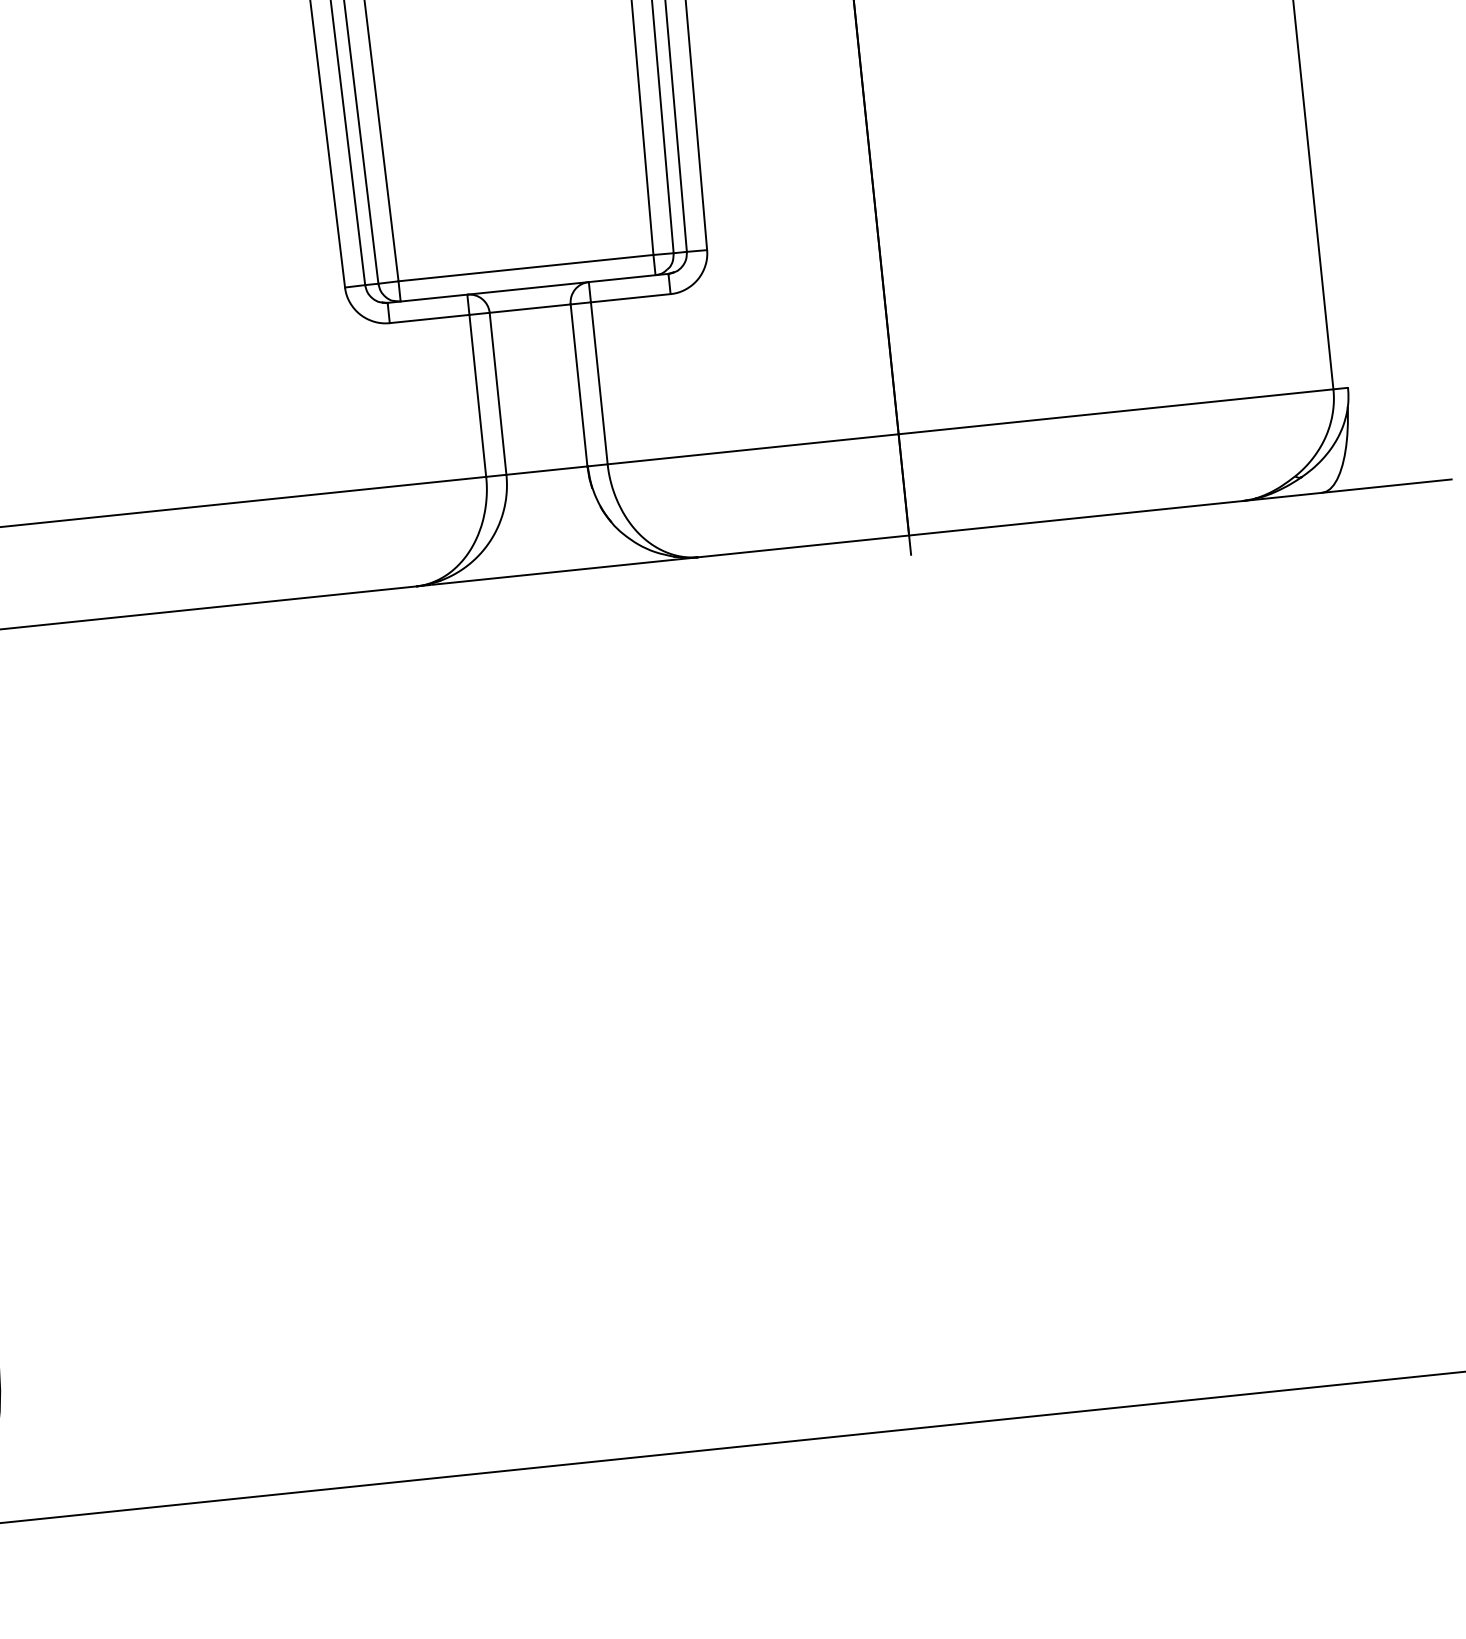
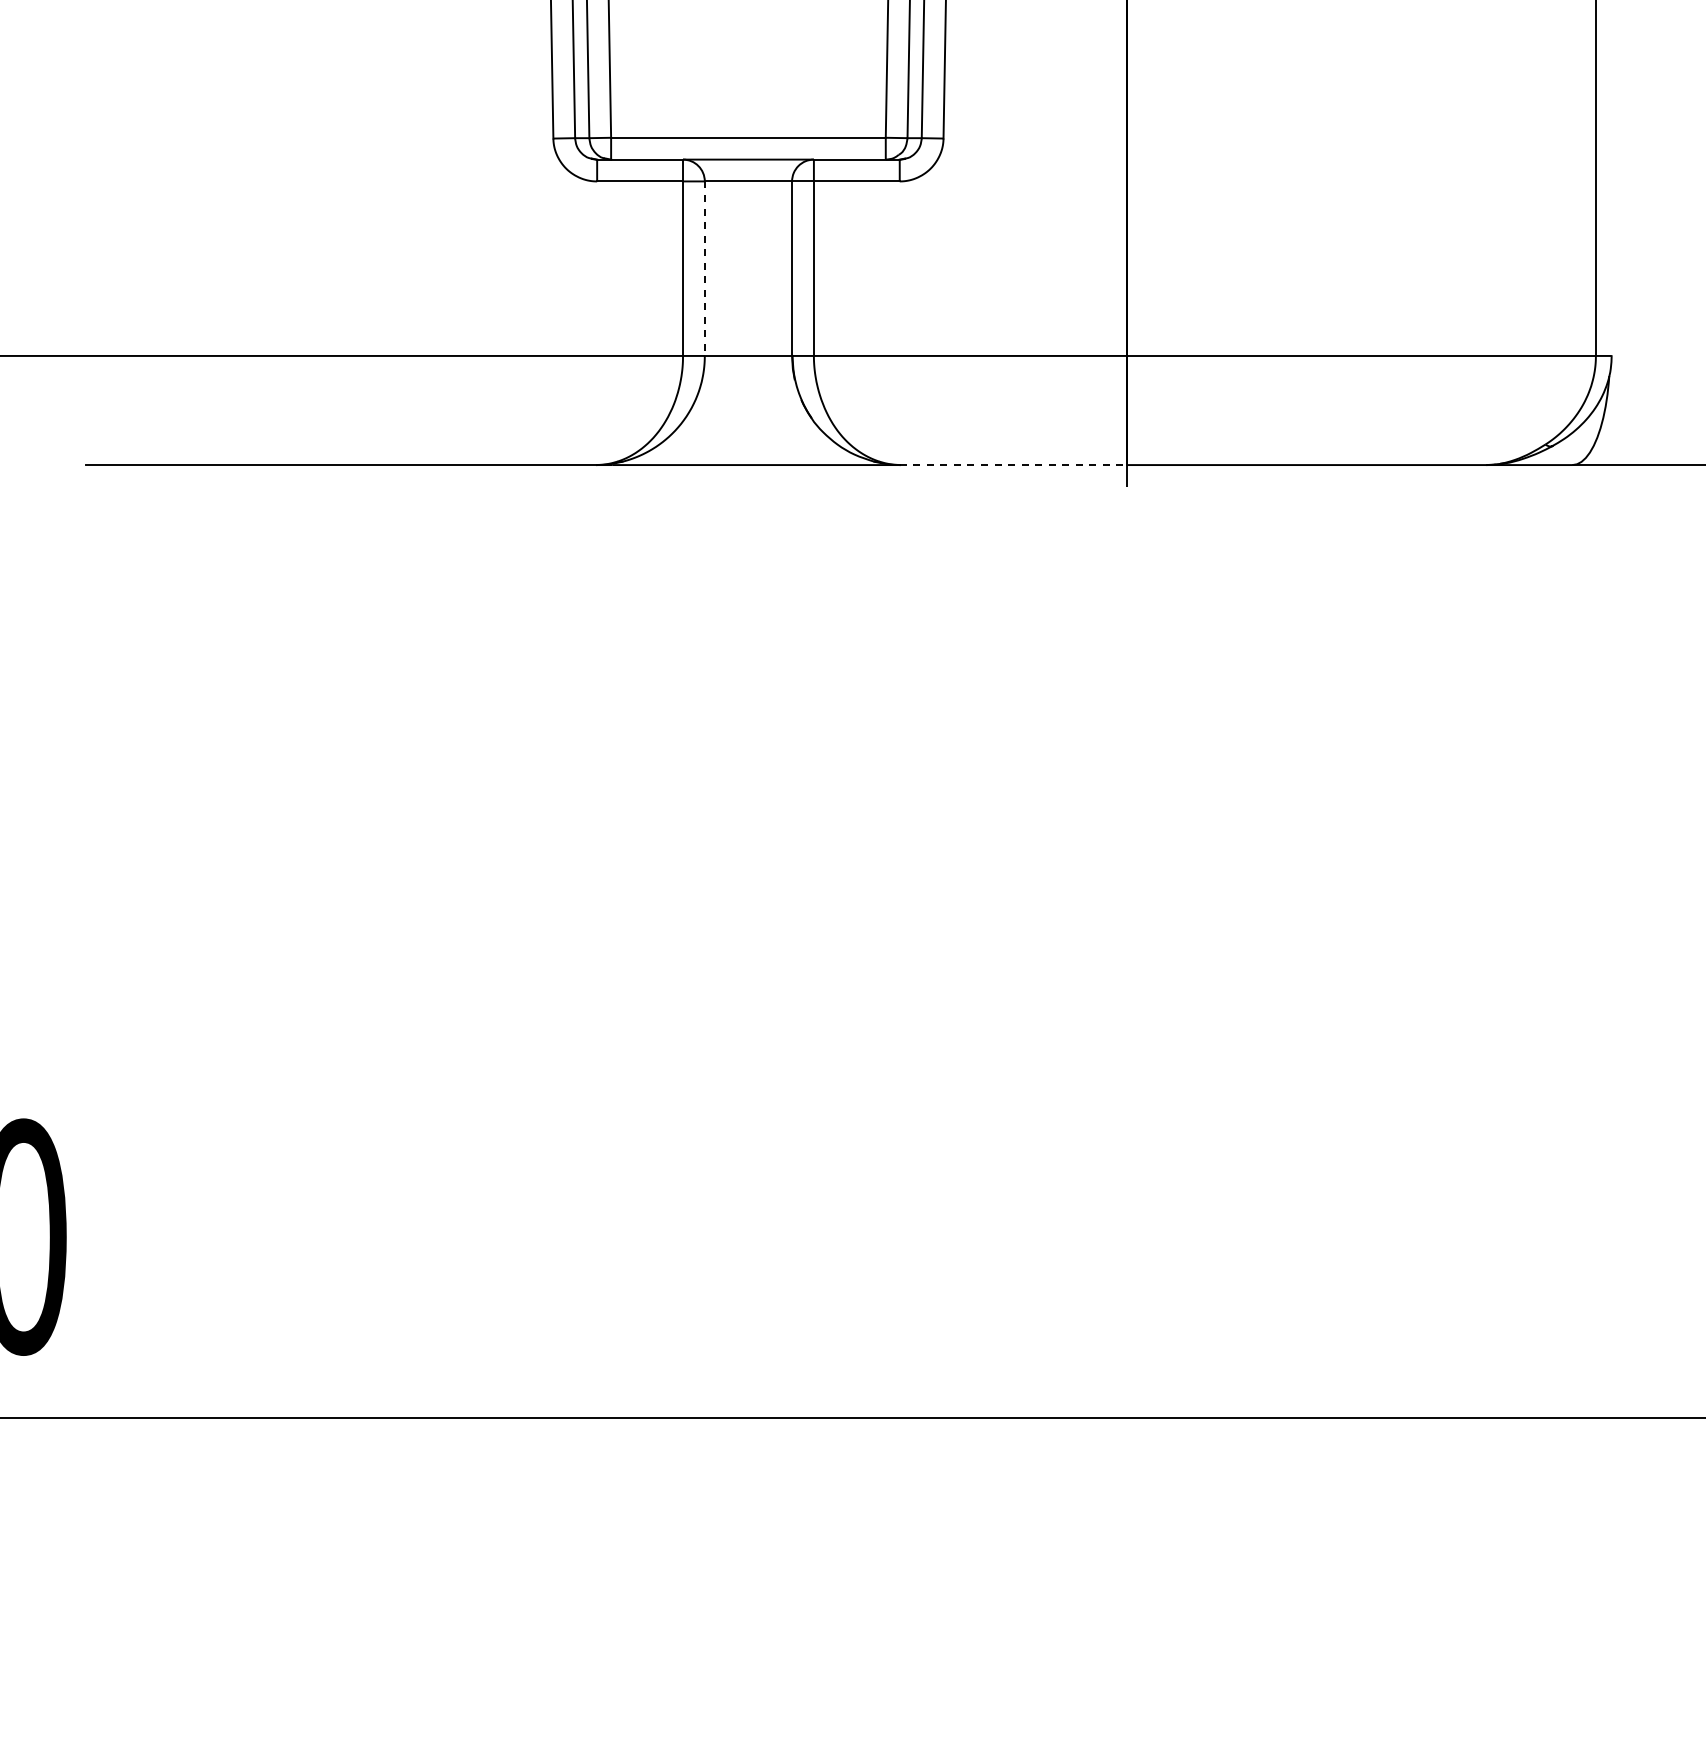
line: (497, 394) -> (704, 269), solid -> dashed
line: (803, 546) -> (1013, 465), solid -> dashed

